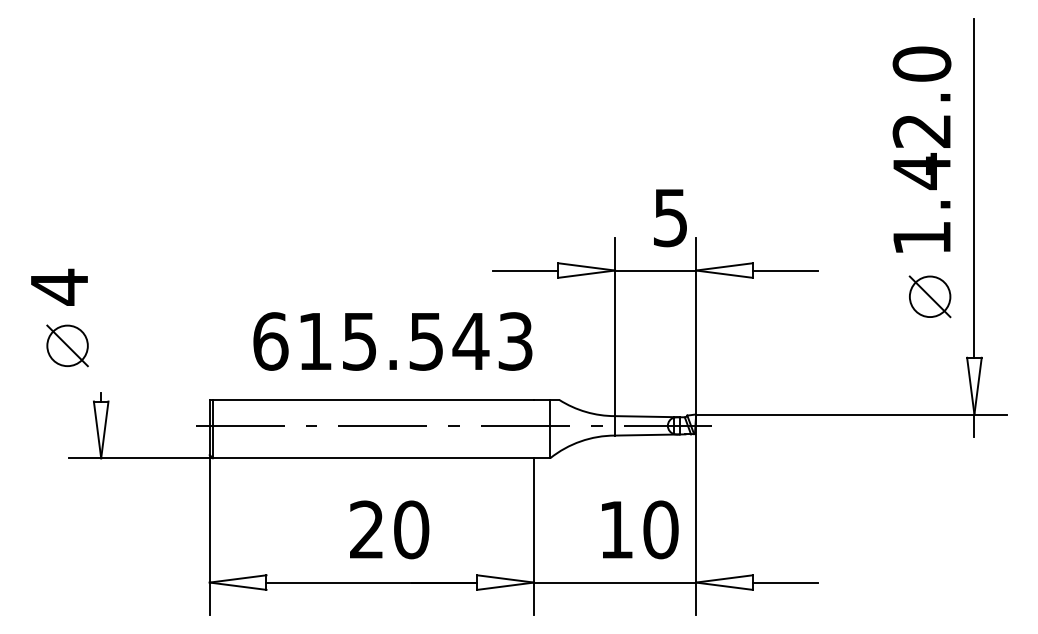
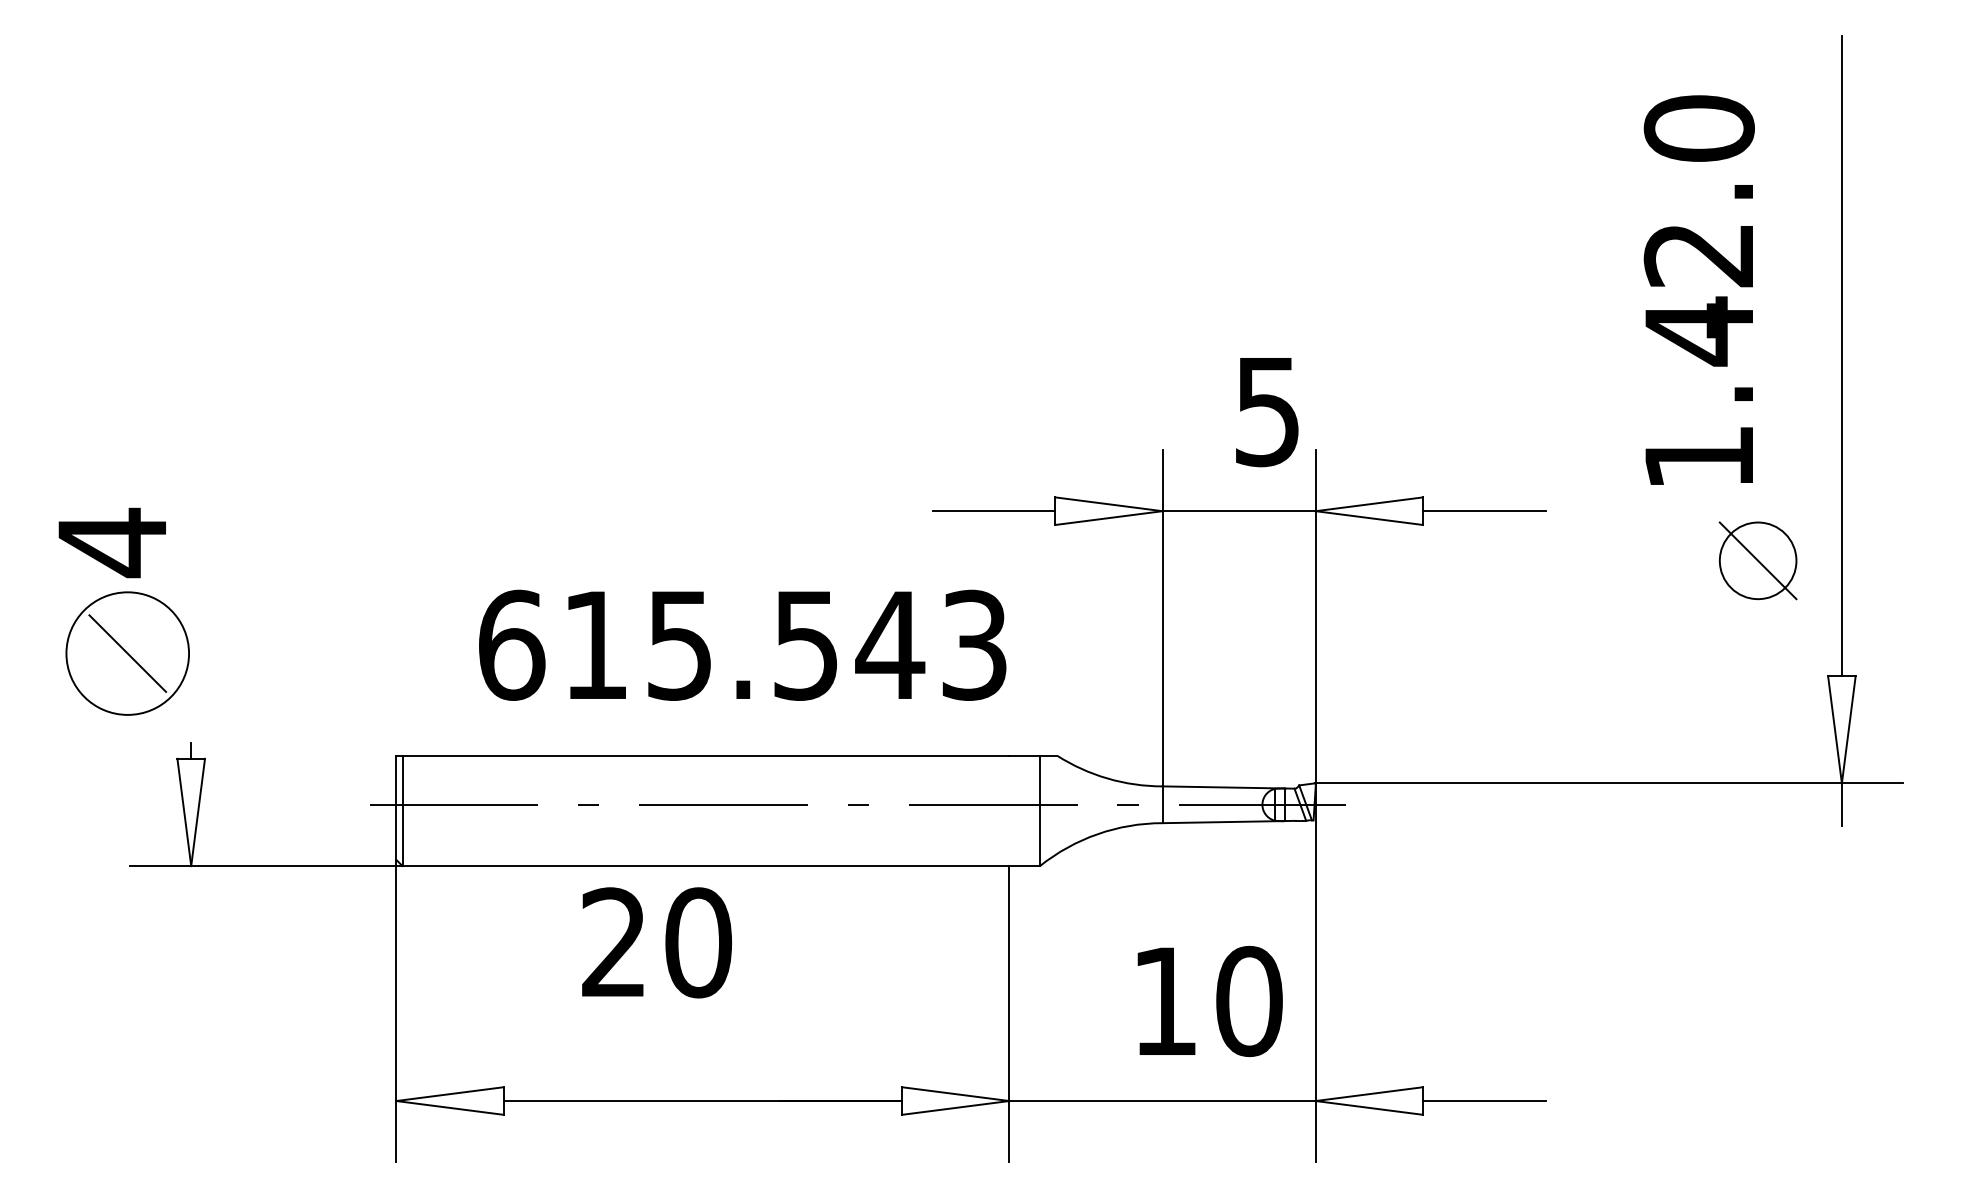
text: (921, 149) -> (1698, 289), moved
circle: (67, 345) -> (127, 652), size x1.6
text: (389, 529) -> (656, 942), moved

